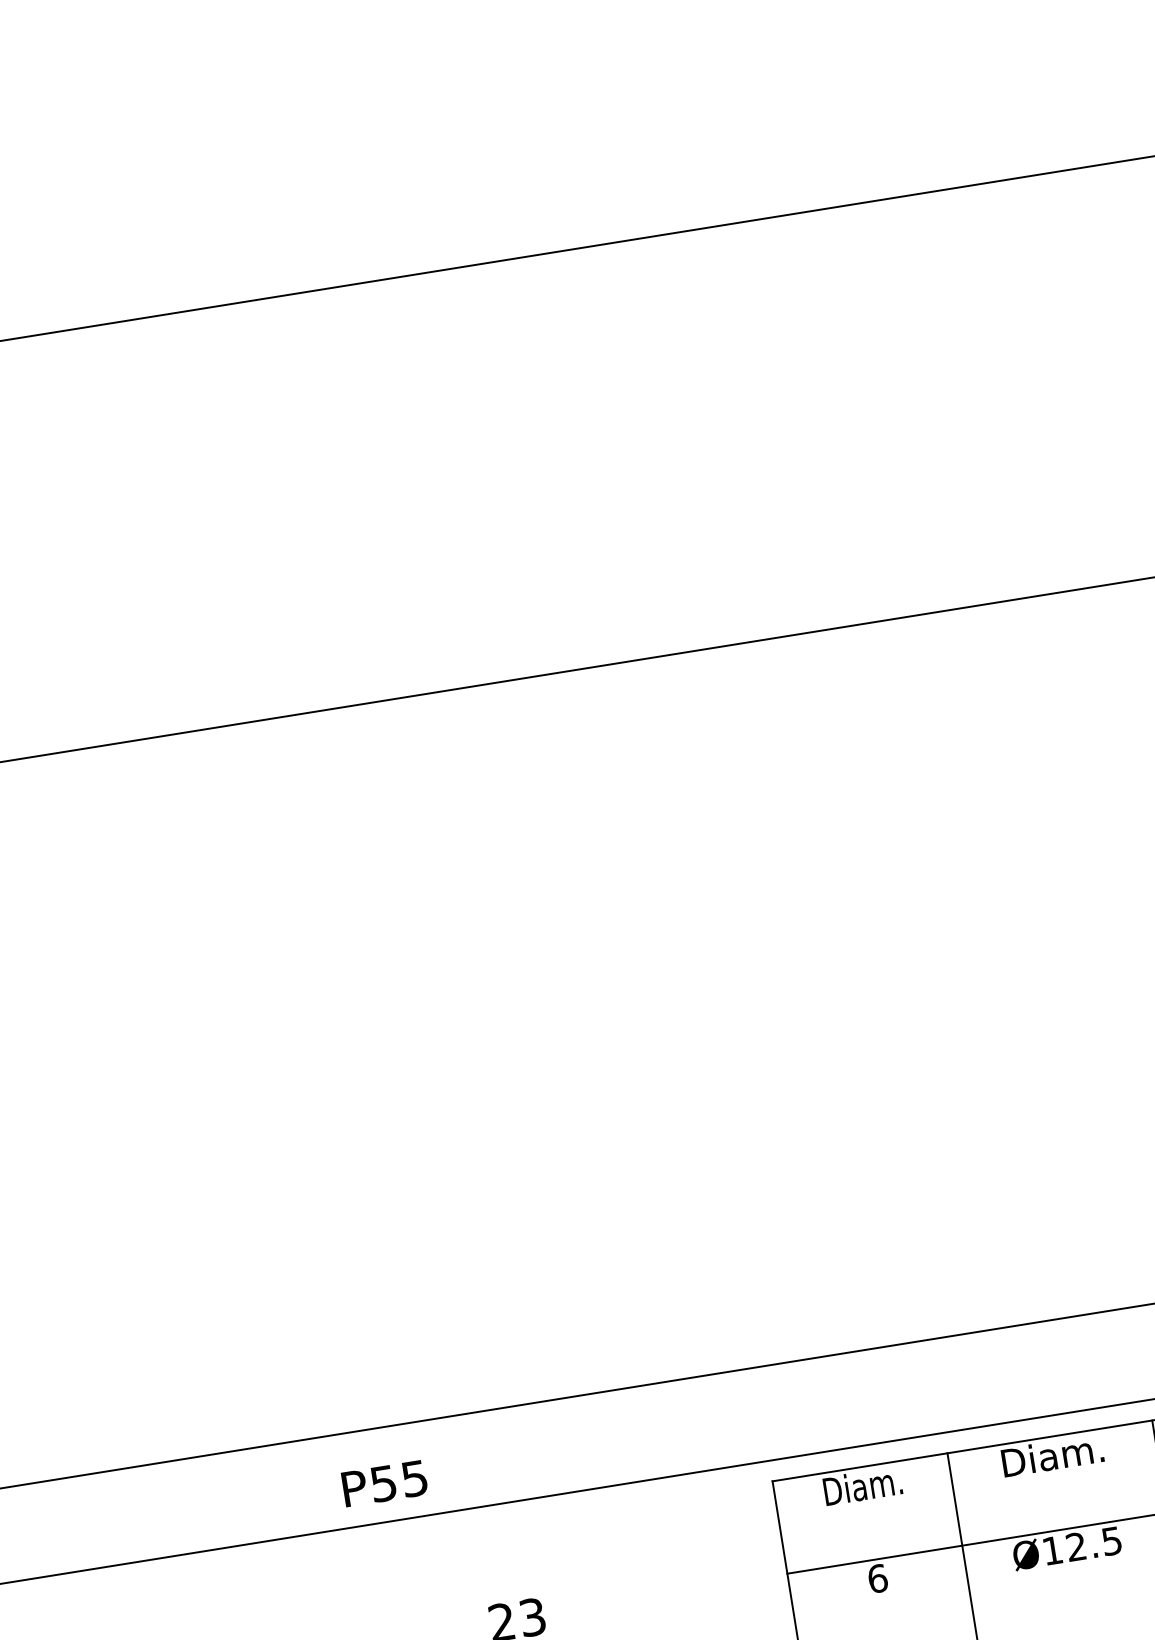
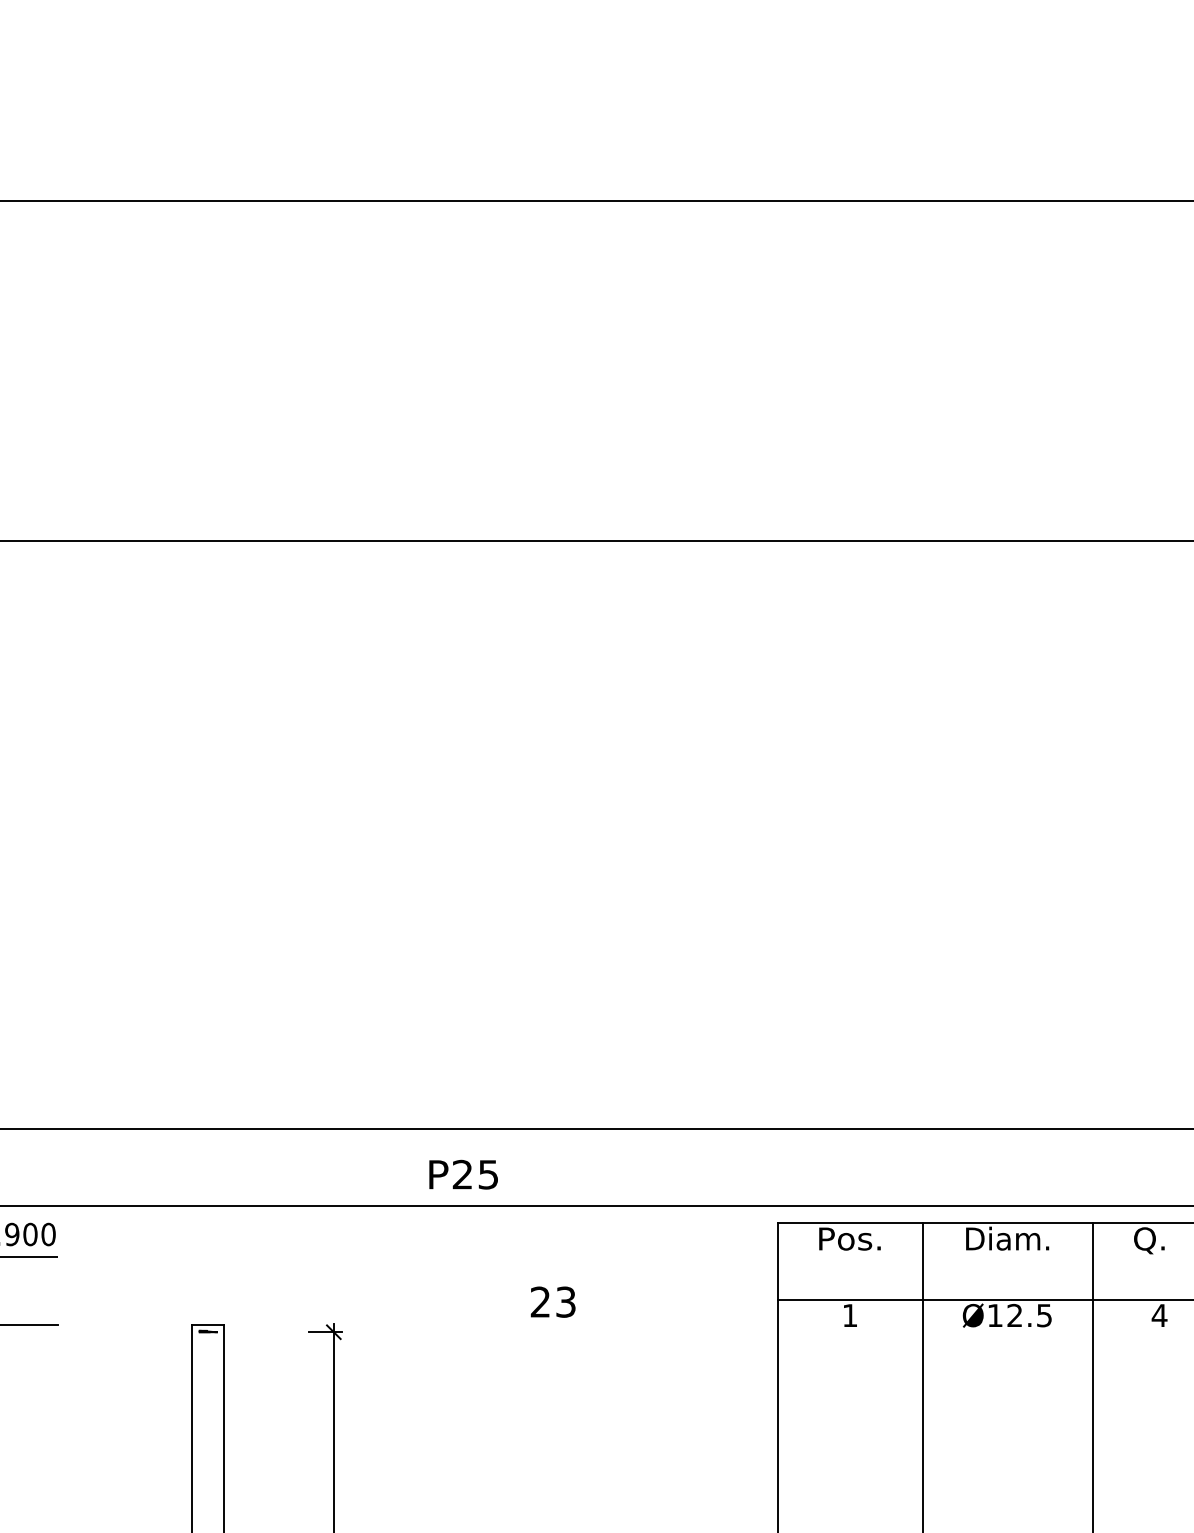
text: (383, 1483) -> (462, 1174), P55 -> P25
text: (862, 1485) -> (849, 1238), Diam. -> Pos.
text: (876, 1578) -> (849, 1315), 6 -> 1

